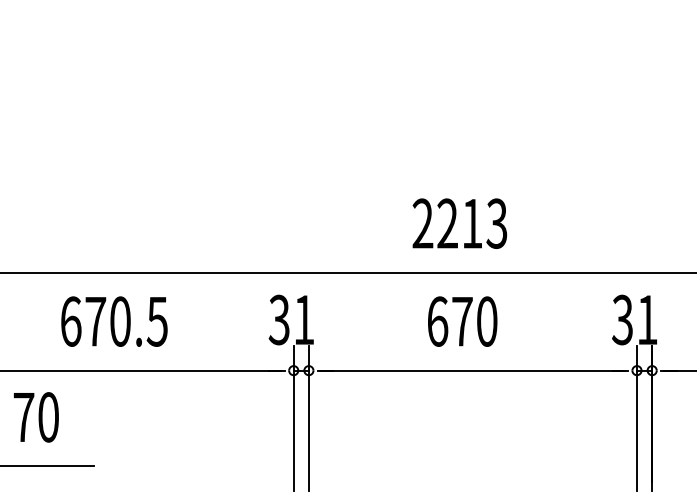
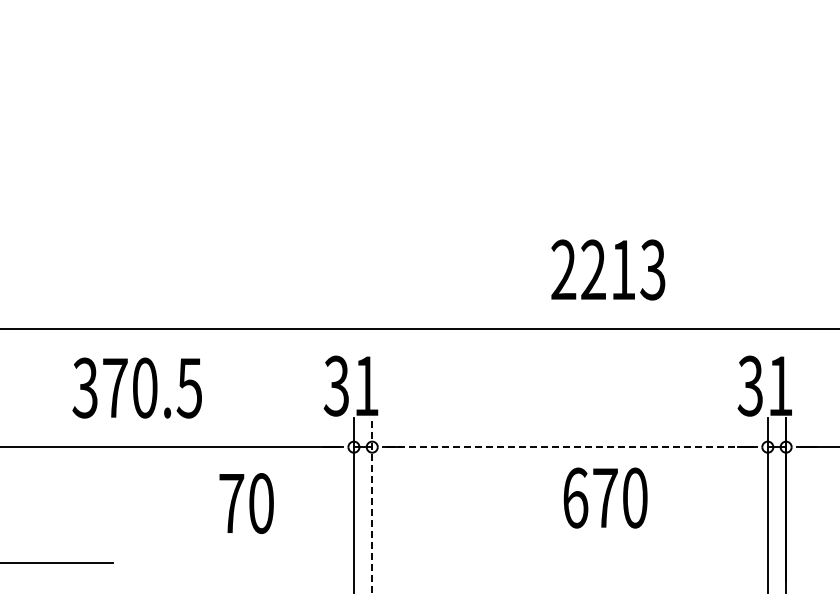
text: (460, 223) -> (608, 269), moved
text: (71, 321) -> (85, 387), 670.5 -> 370.5
text: (462, 321) -> (605, 497), moved
line: (473, 370) -> (570, 447), solid -> dashed
text: (36, 417) -> (246, 503), moved
line: (309, 418) -> (372, 504), solid -> dashed

